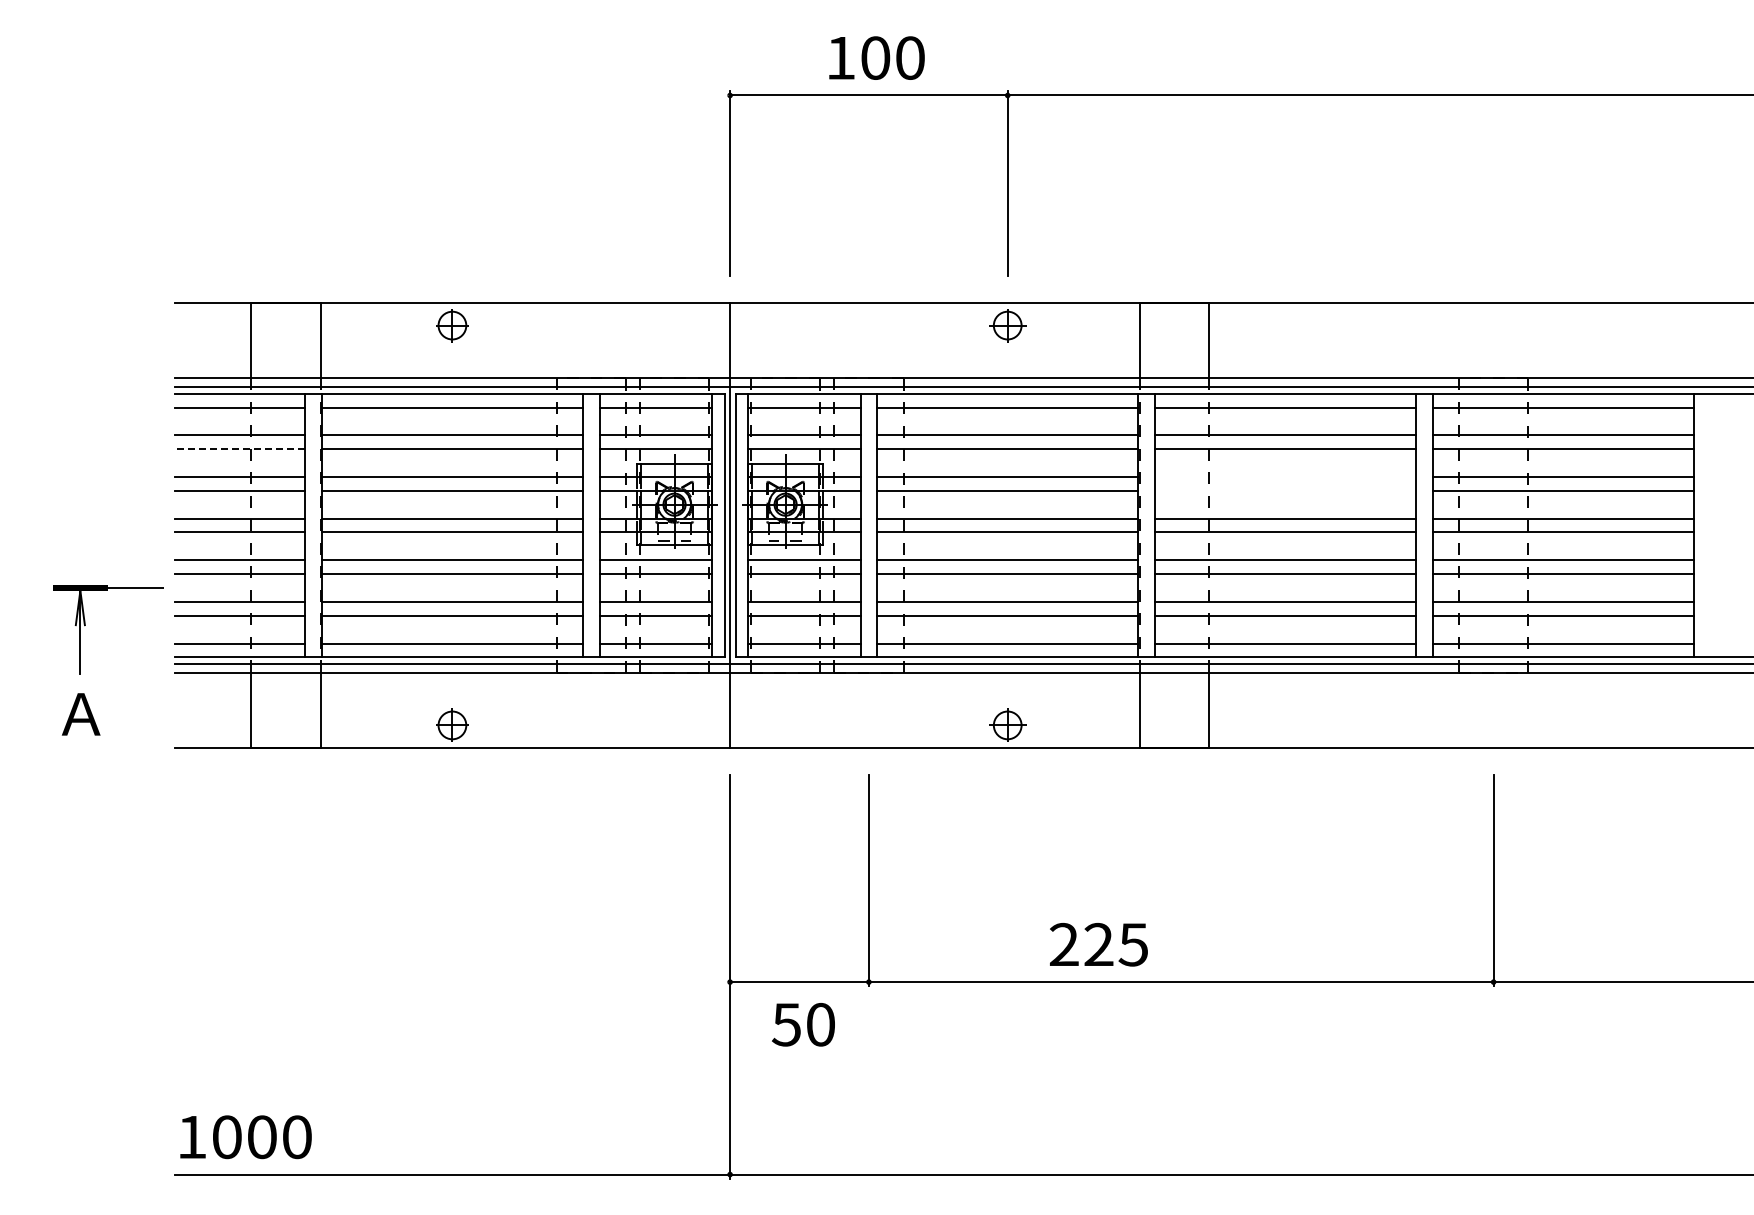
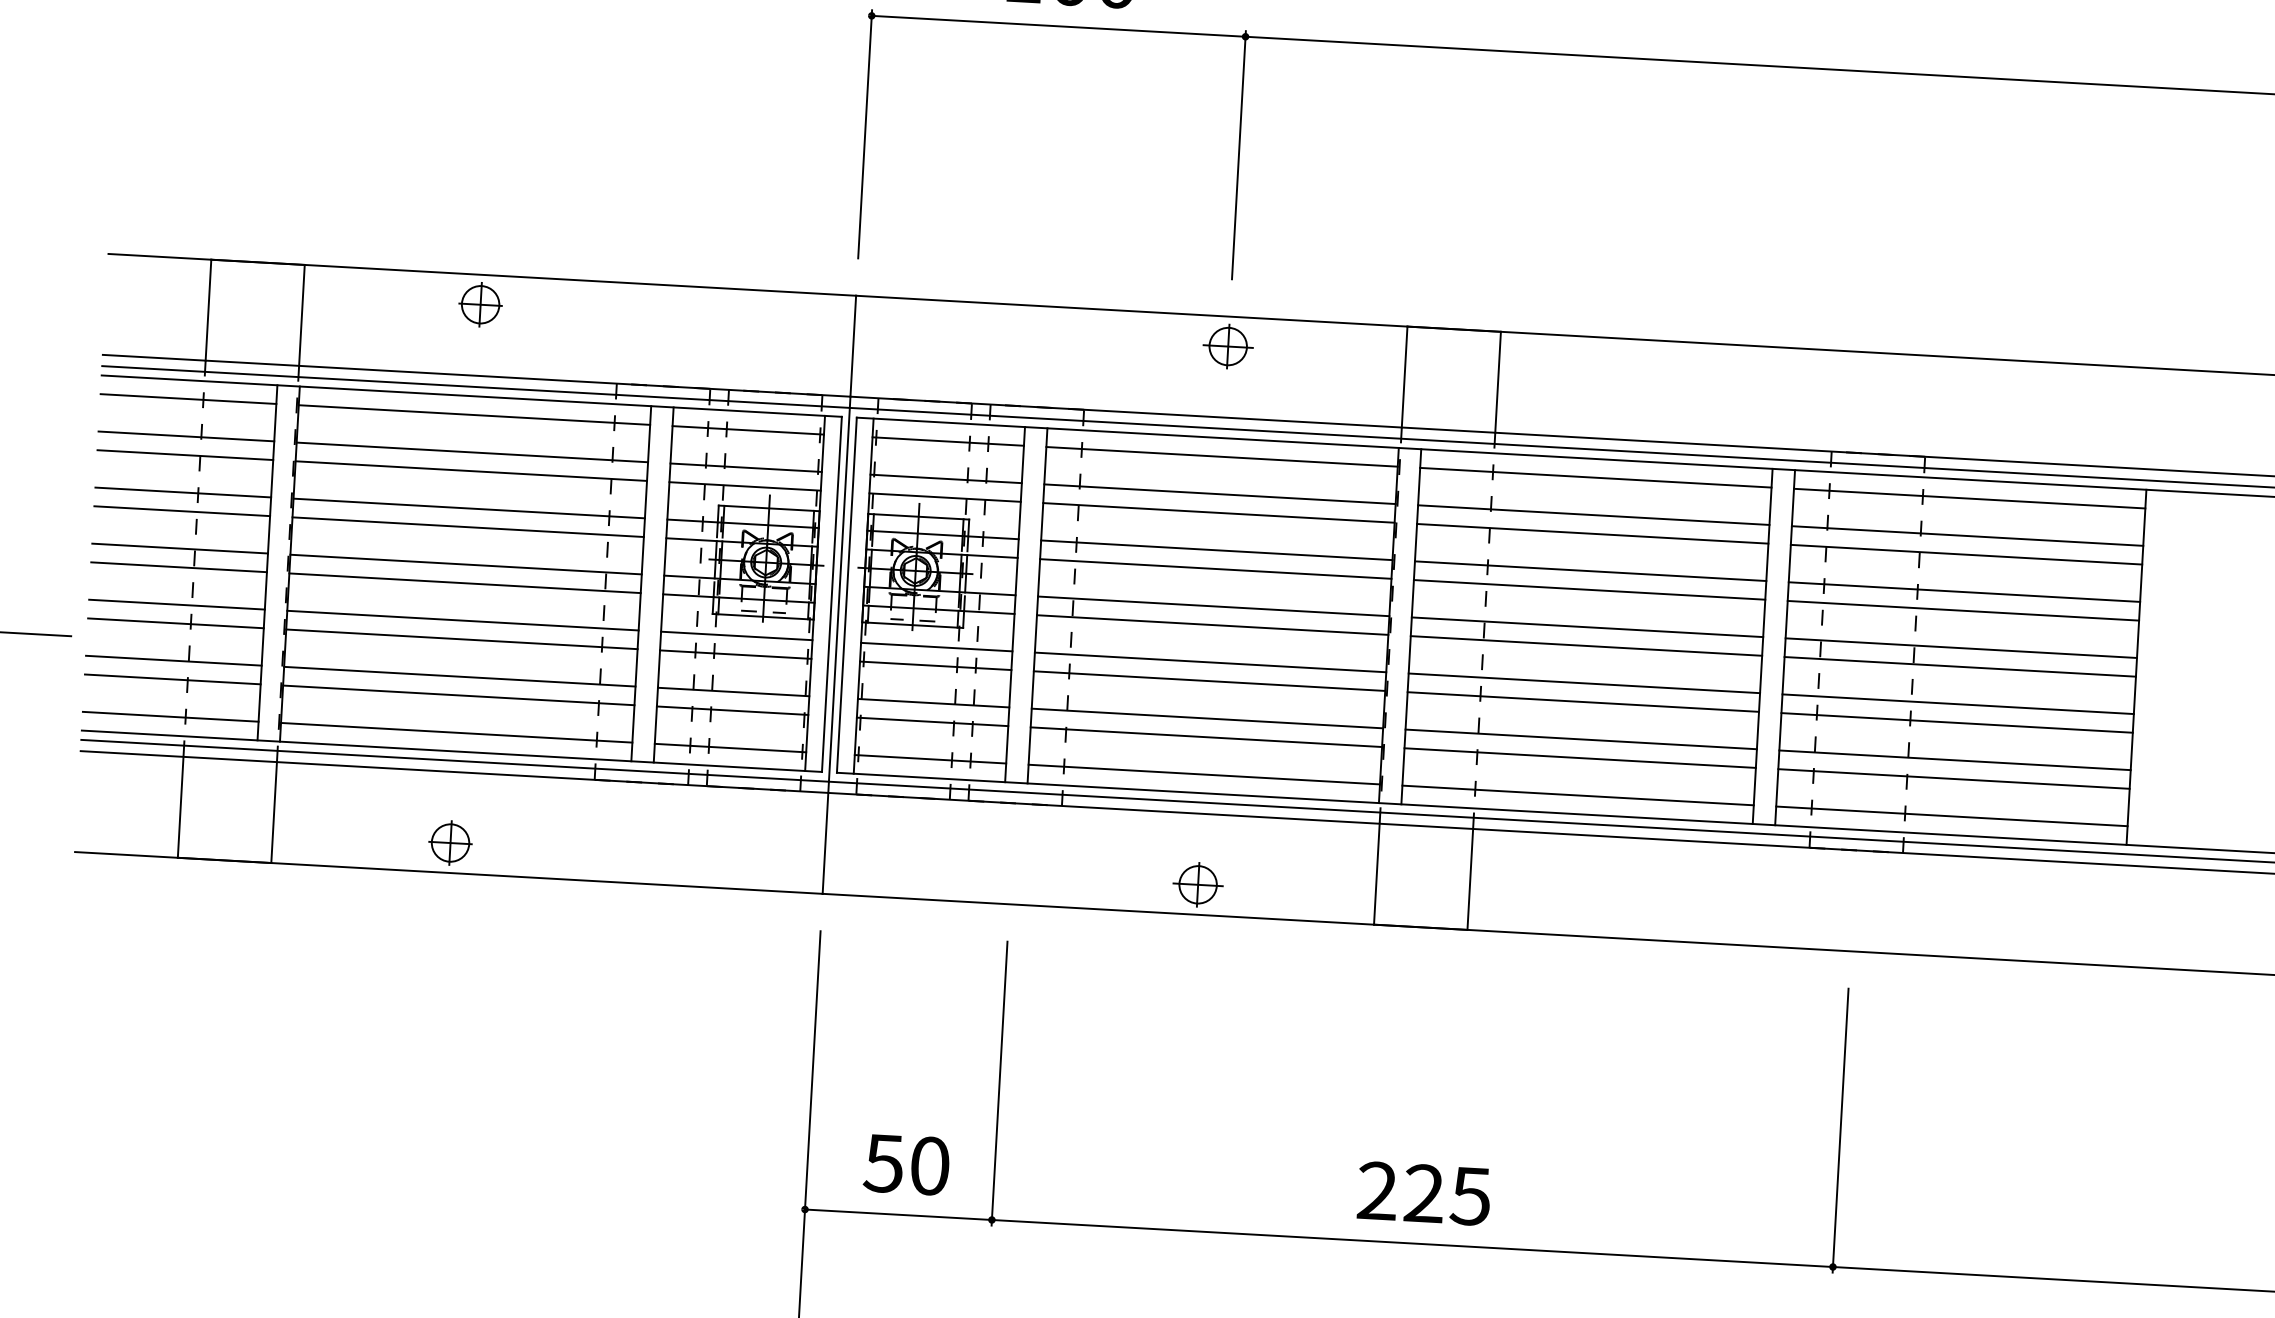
line: (239, 449) -> (184, 455), dashed -> solid
line: (1284, 476) -> (1589, 570), added
line: (1284, 490) -> (1588, 589), added
text: (1098, 944) -> (1423, 1193), moved
text: (803, 1024) -> (906, 1164), moved

